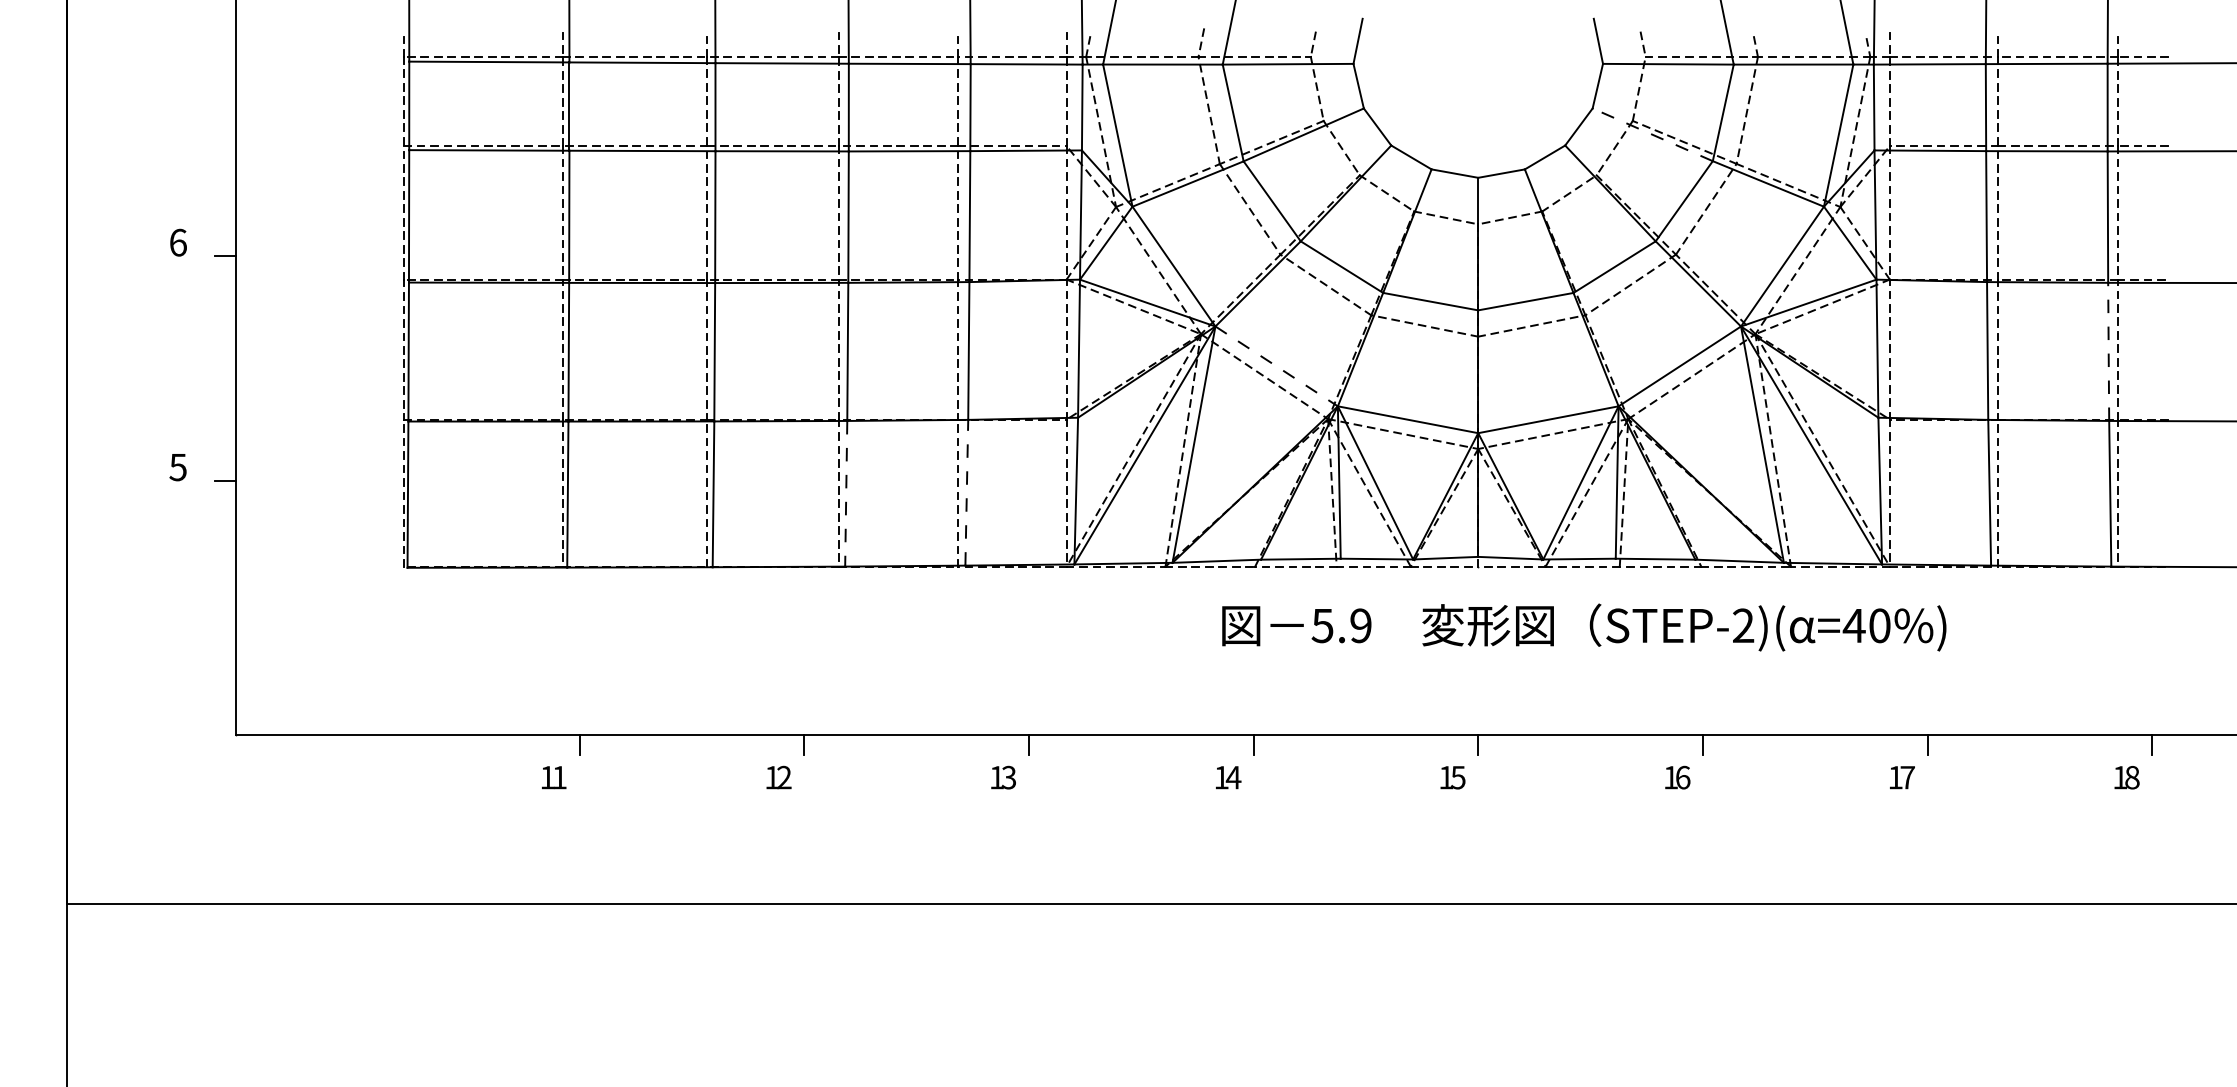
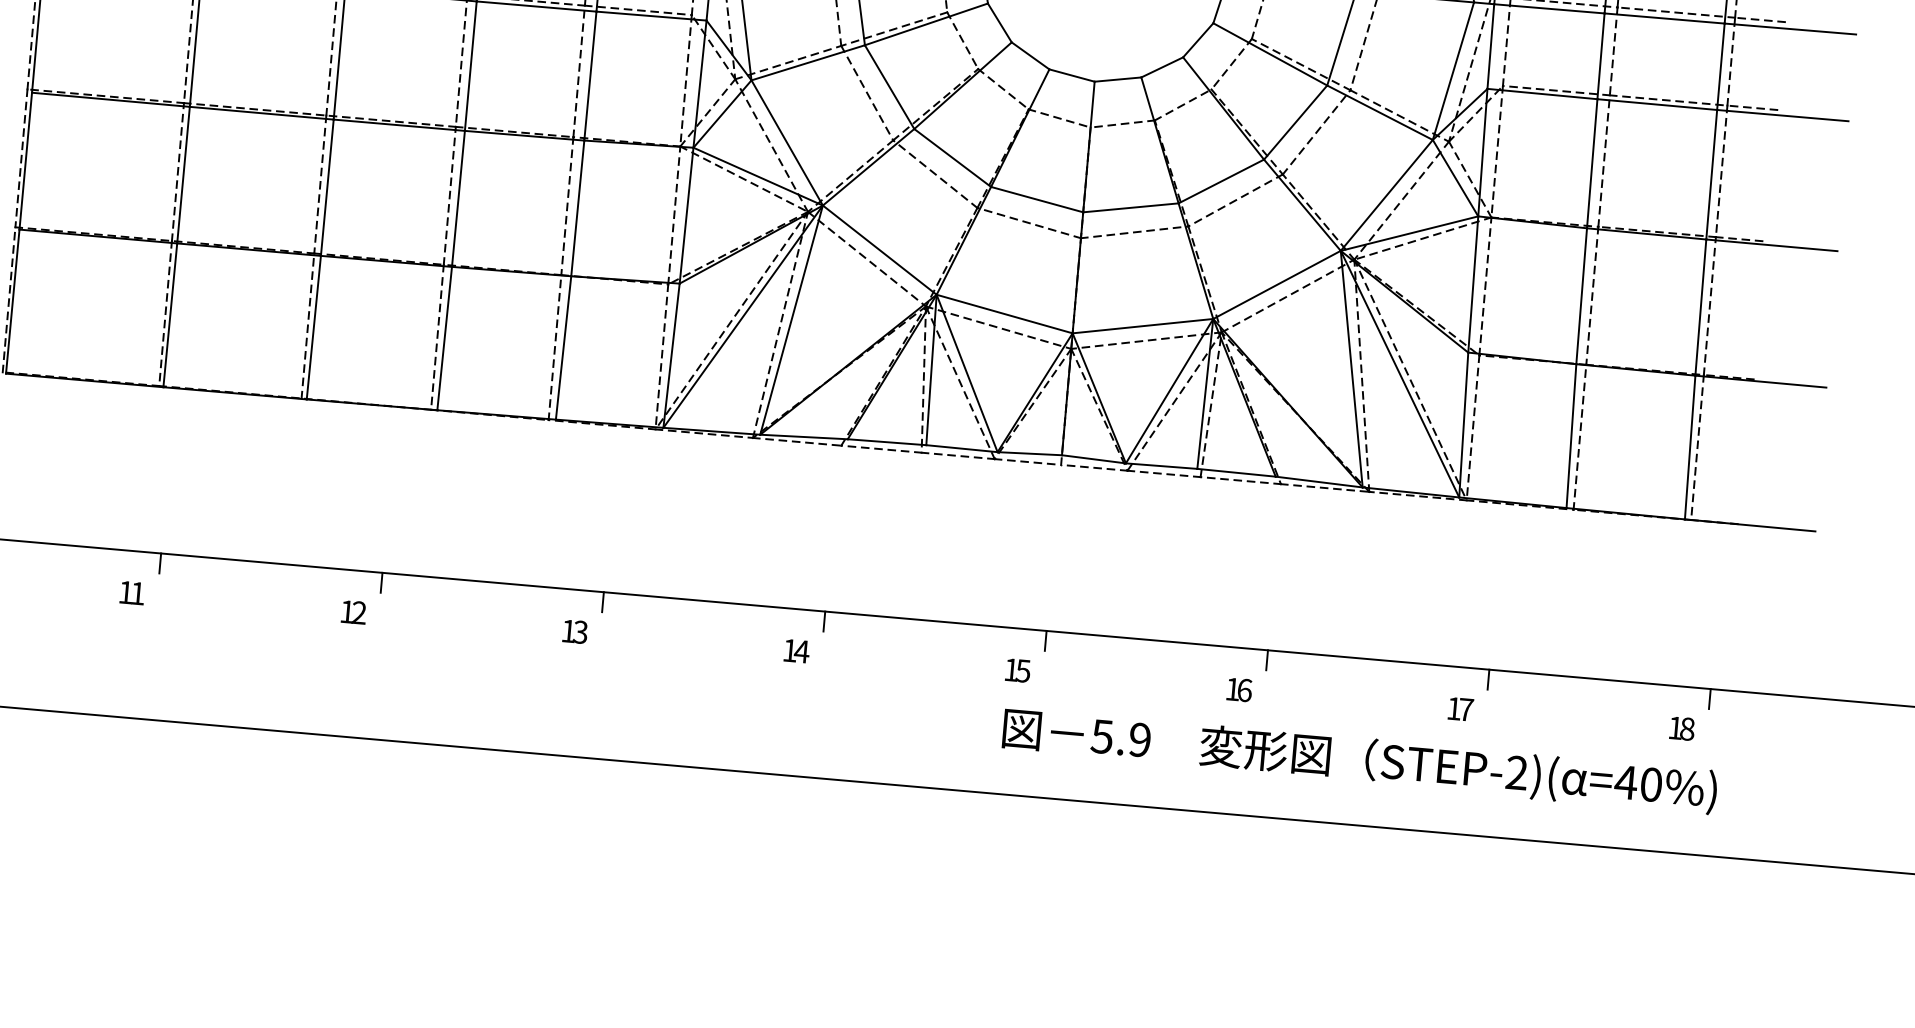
line: (1652, 134) -> (1270, 54), dashed -> solid
line: (2108, 351) -> (1700, 307), dashed -> solid
line: (1277, 366) -> (880, 250), dashed -> solid
line: (966, 492) -> (563, 347), dashed -> solid
line: (846, 493) -> (444, 338), dashed -> solid
text: (1584, 627) -> (1360, 760), moved

